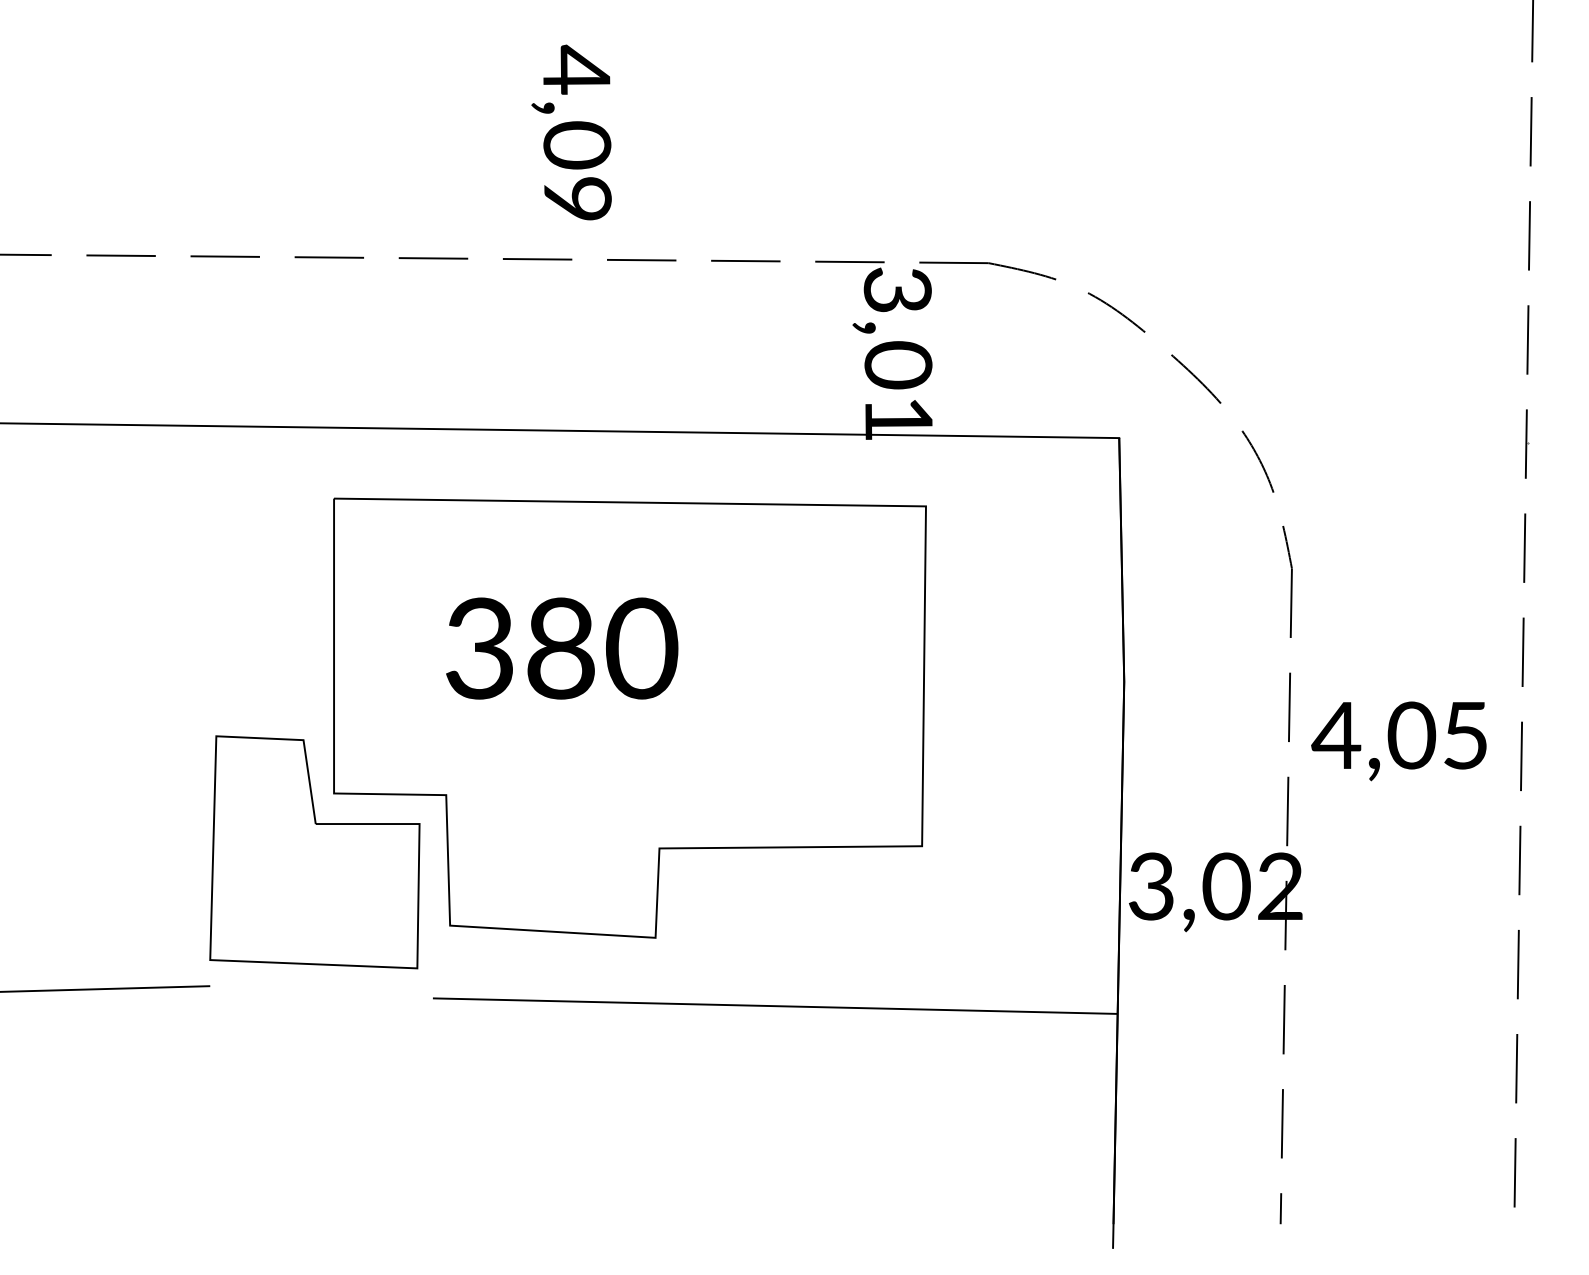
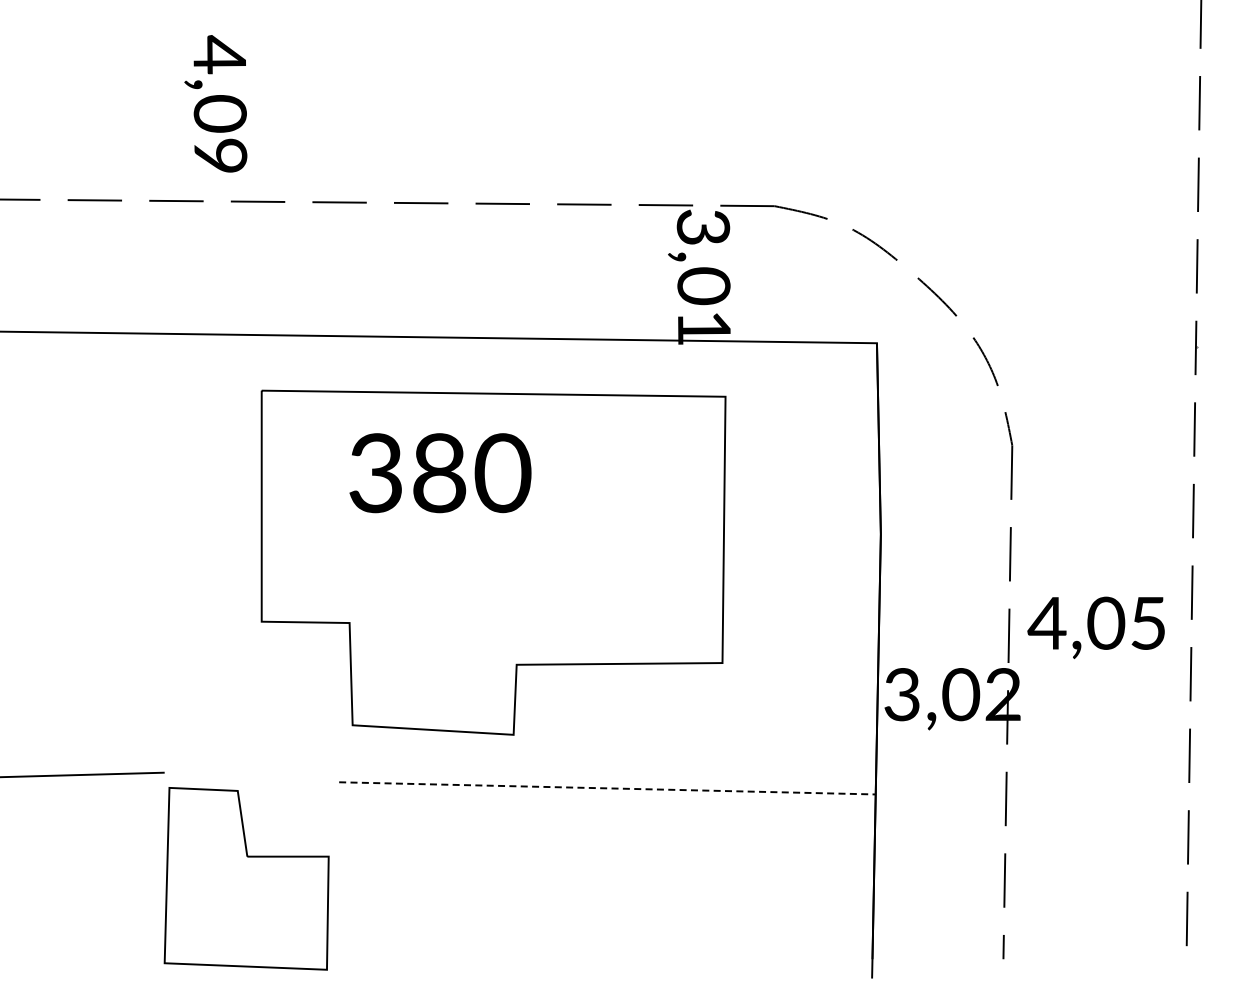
text: (571, 132) -> (215, 103), moved
text: (562, 648) -> (440, 473), moved
text: (1398, 740) -> (1095, 627), moved
part: (314, 851) -> (246, 878), moved
line: (775, 1006) -> (607, 788), solid -> dashed

